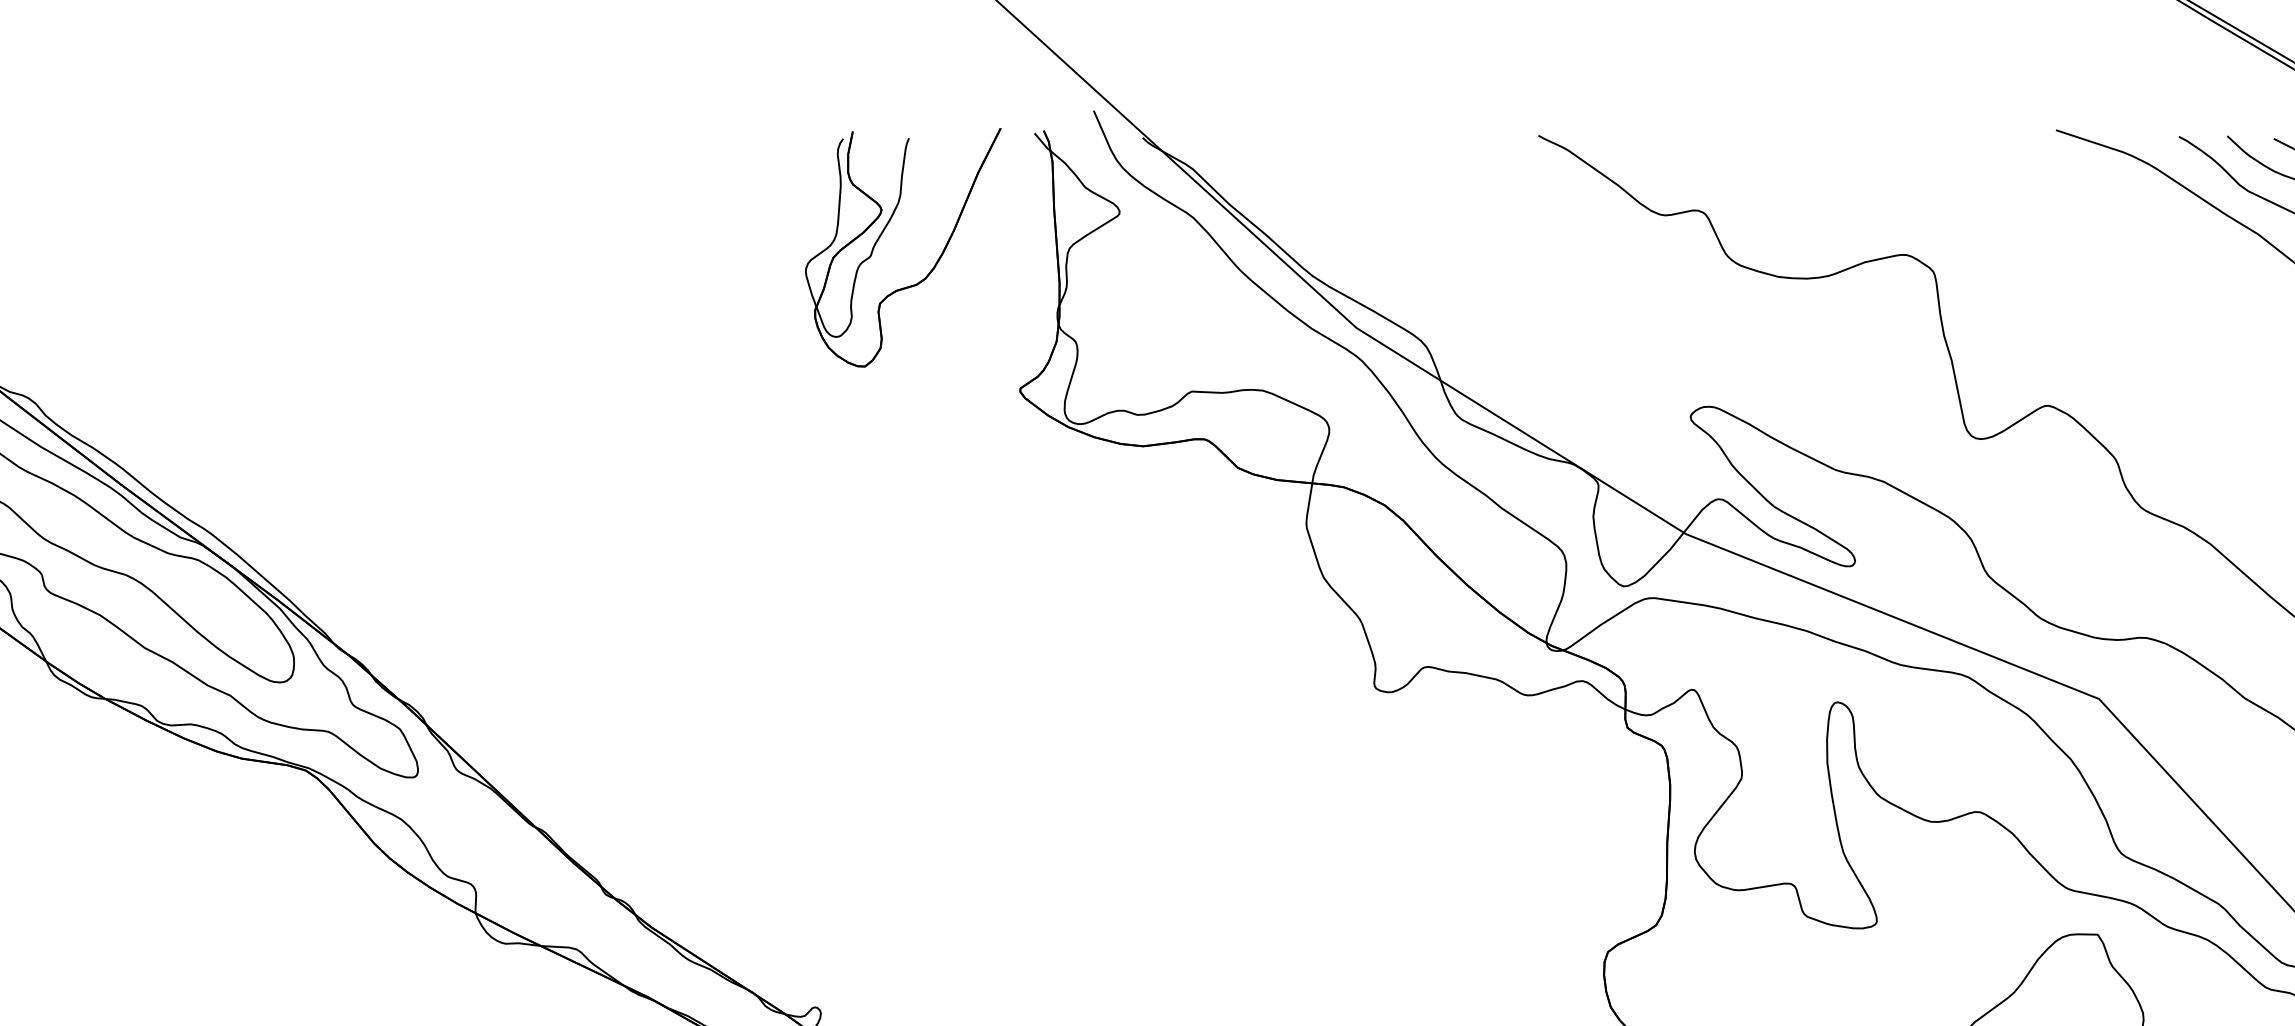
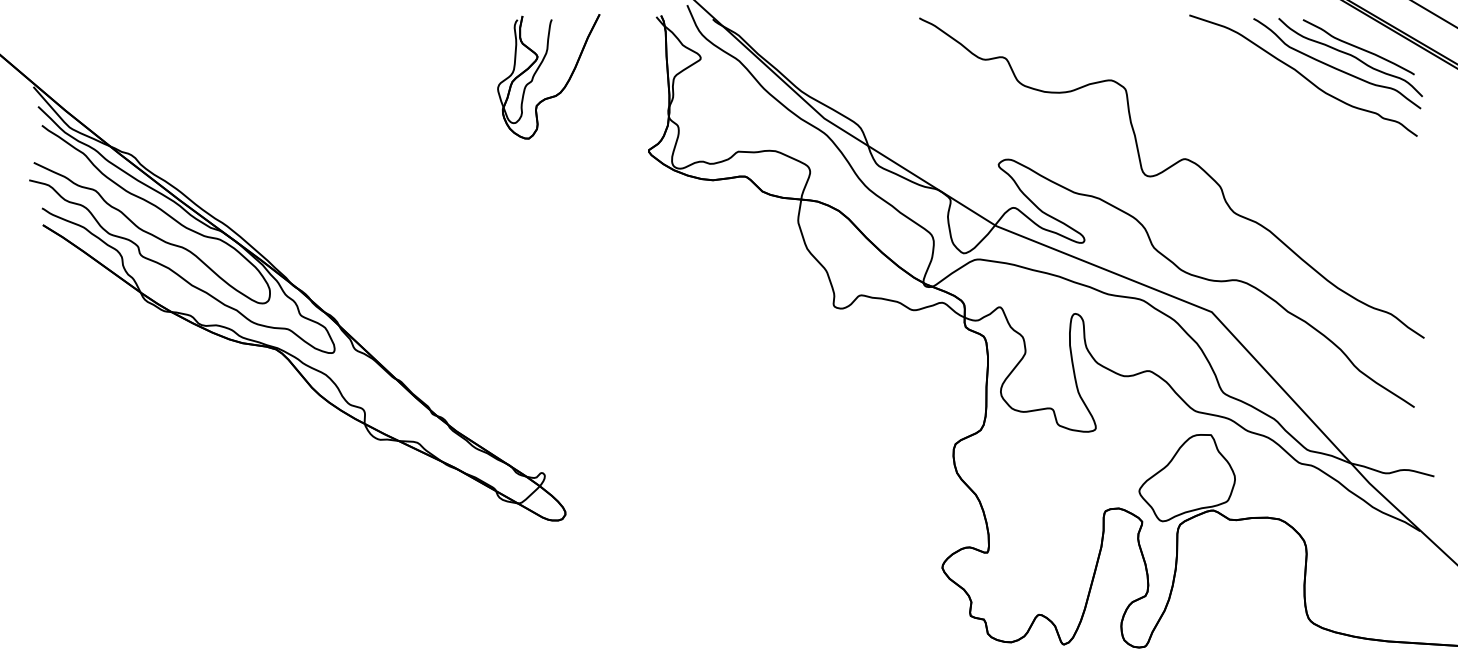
part: (885, 232) -> (539, 68), moved

